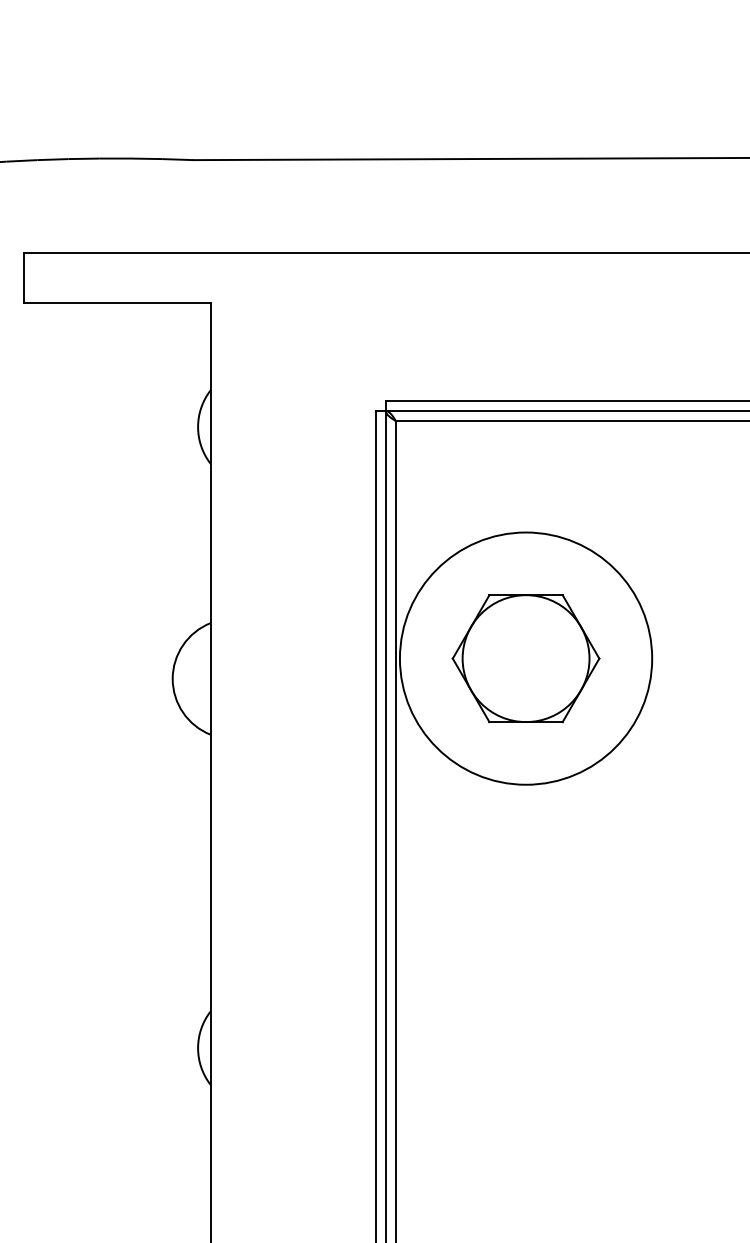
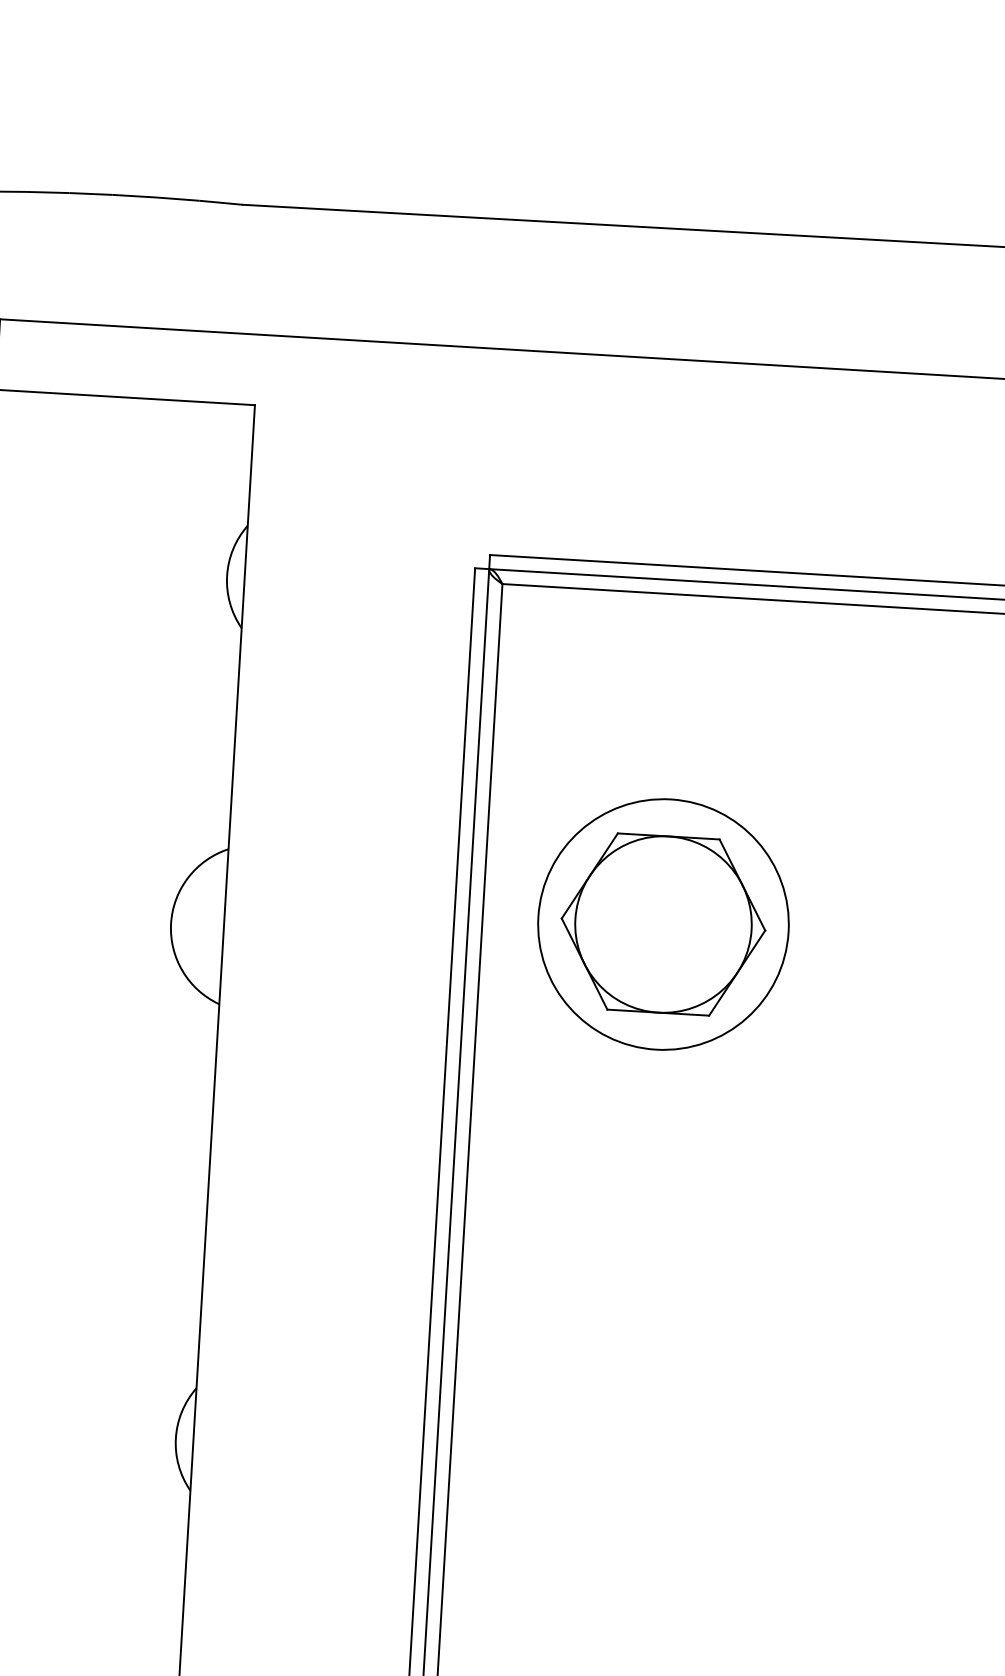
circle: (525, 658) -> (662, 924), size x0.71

